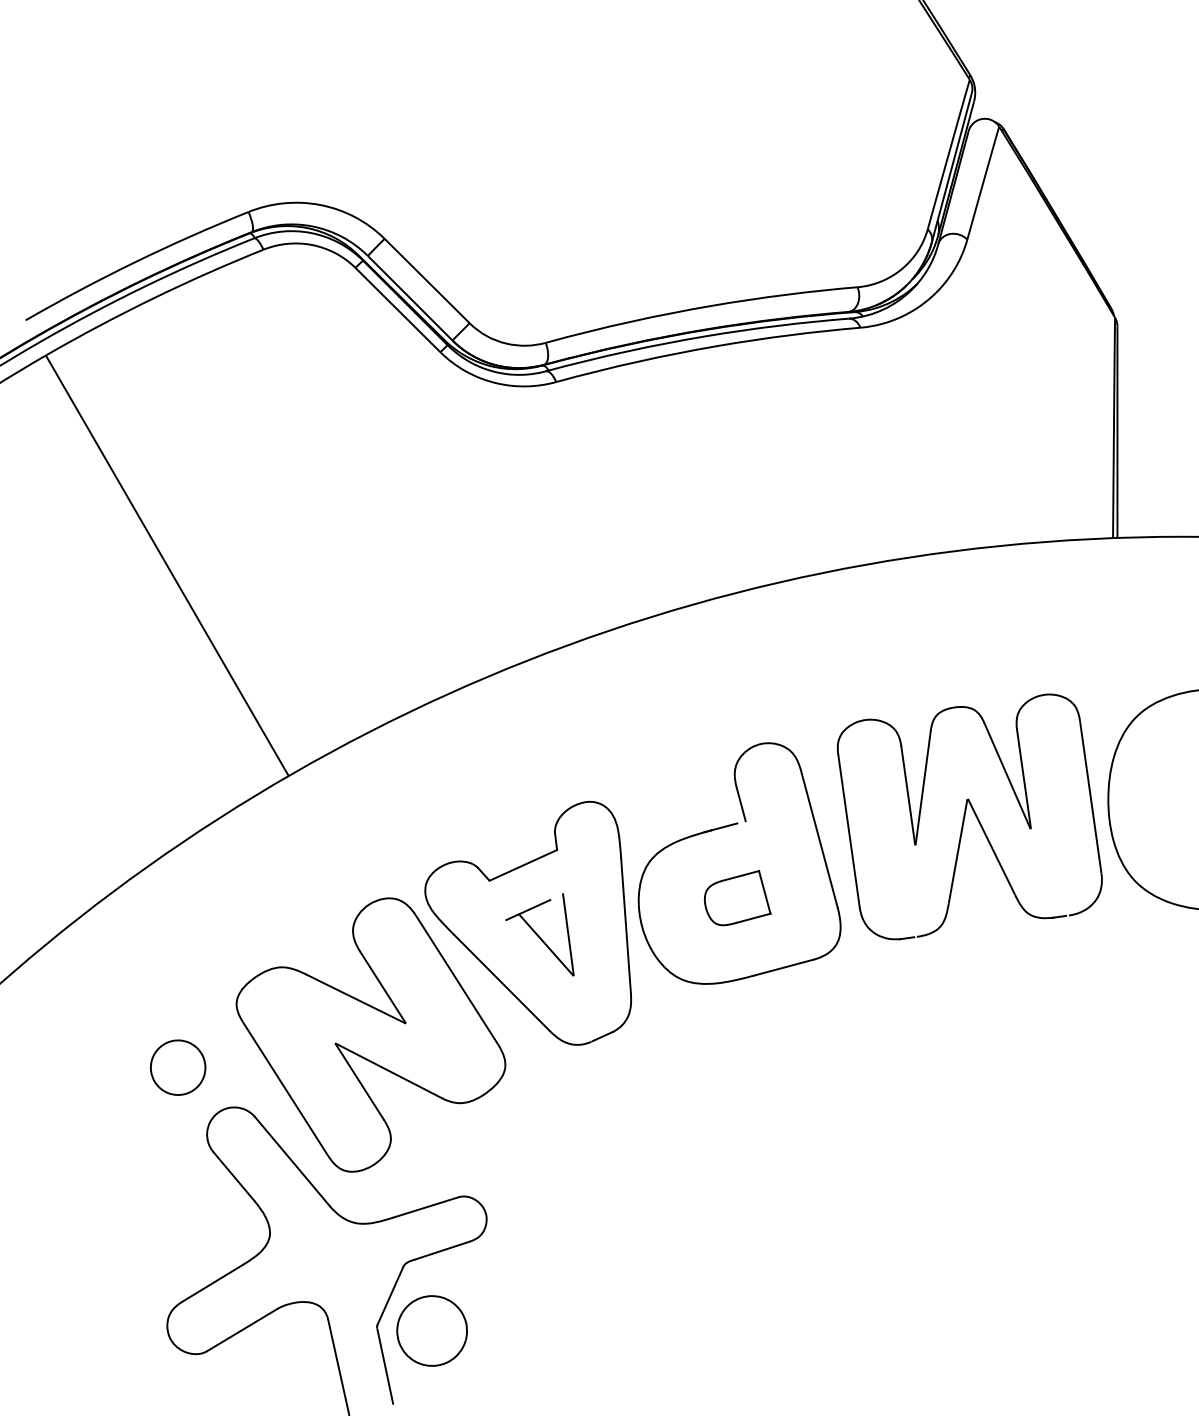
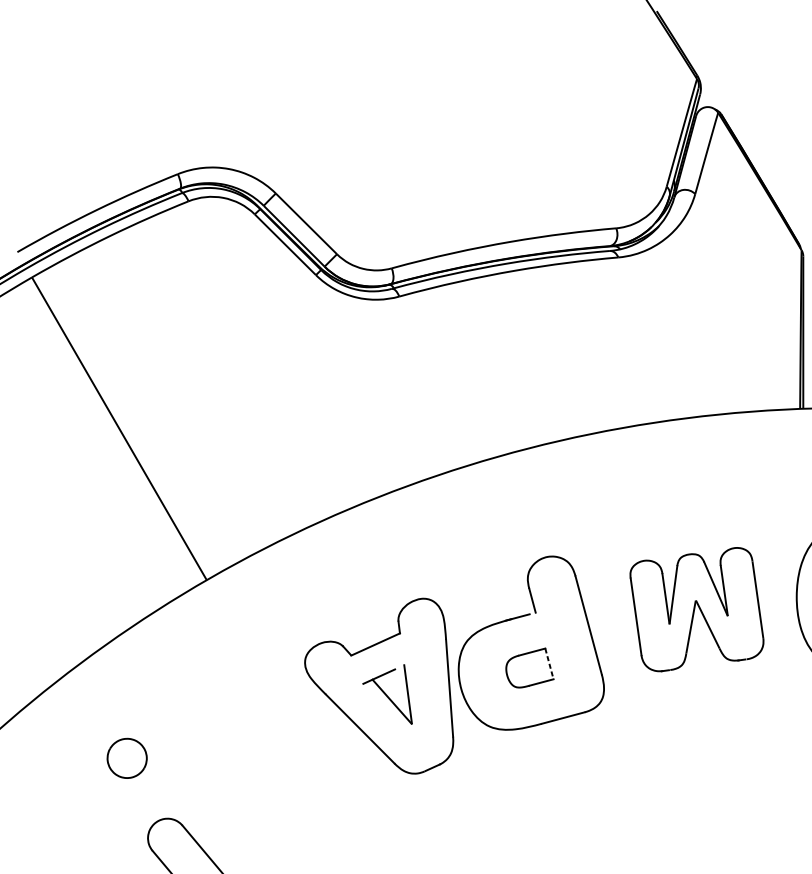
part: (969, 816) -> (696, 609), size x0.7
line: (764, 892) -> (549, 663), solid -> dashed
part: (370, 1034) -> (265, 766), removed
part: (178, 1067) -> (127, 758), moved

